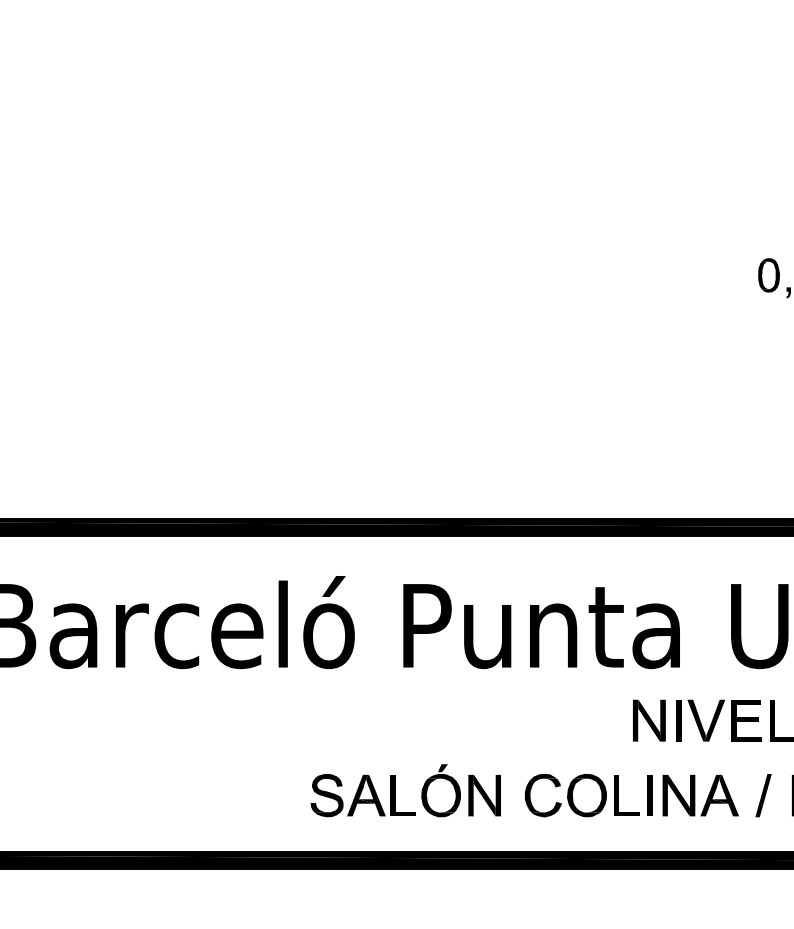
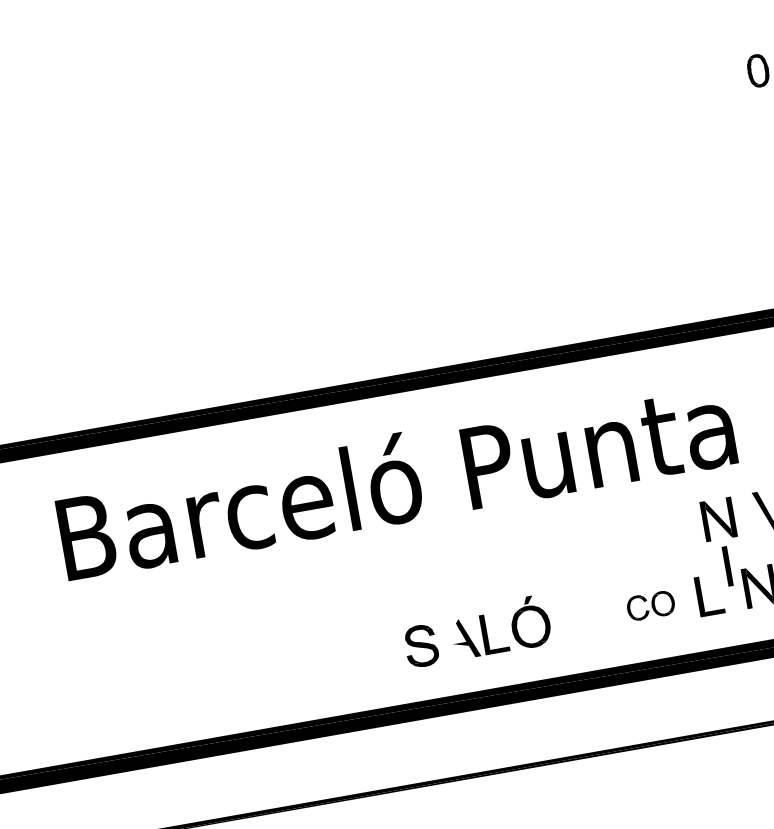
fill: (678, 720) -> (746, 514), removed
fill: (361, 795) -> (454, 640), removed
part: (484, 795) -> (572, 619), removed
part: (565, 795) -> (650, 605), size x0.6
part: (649, 795) -> (727, 566), moved

